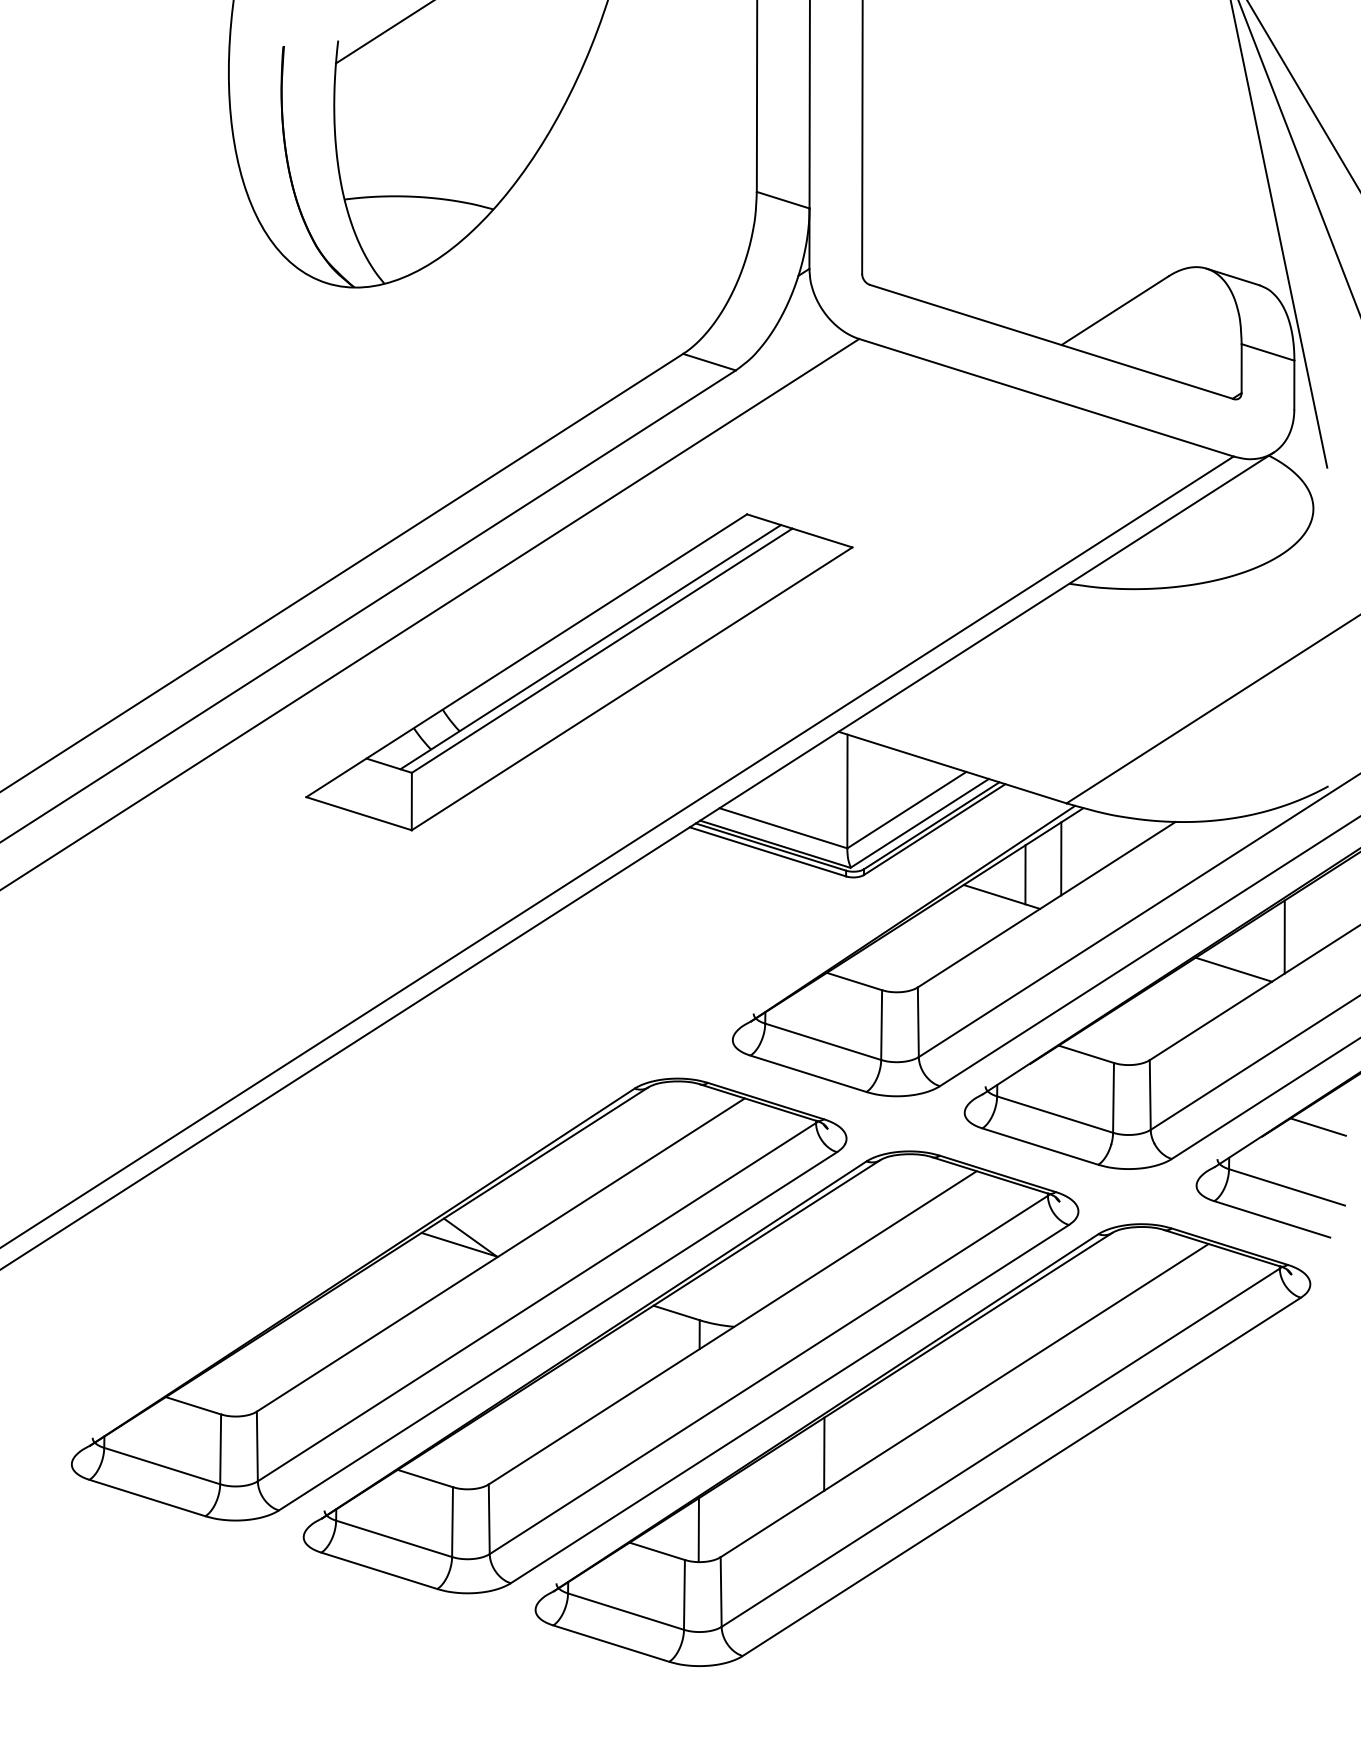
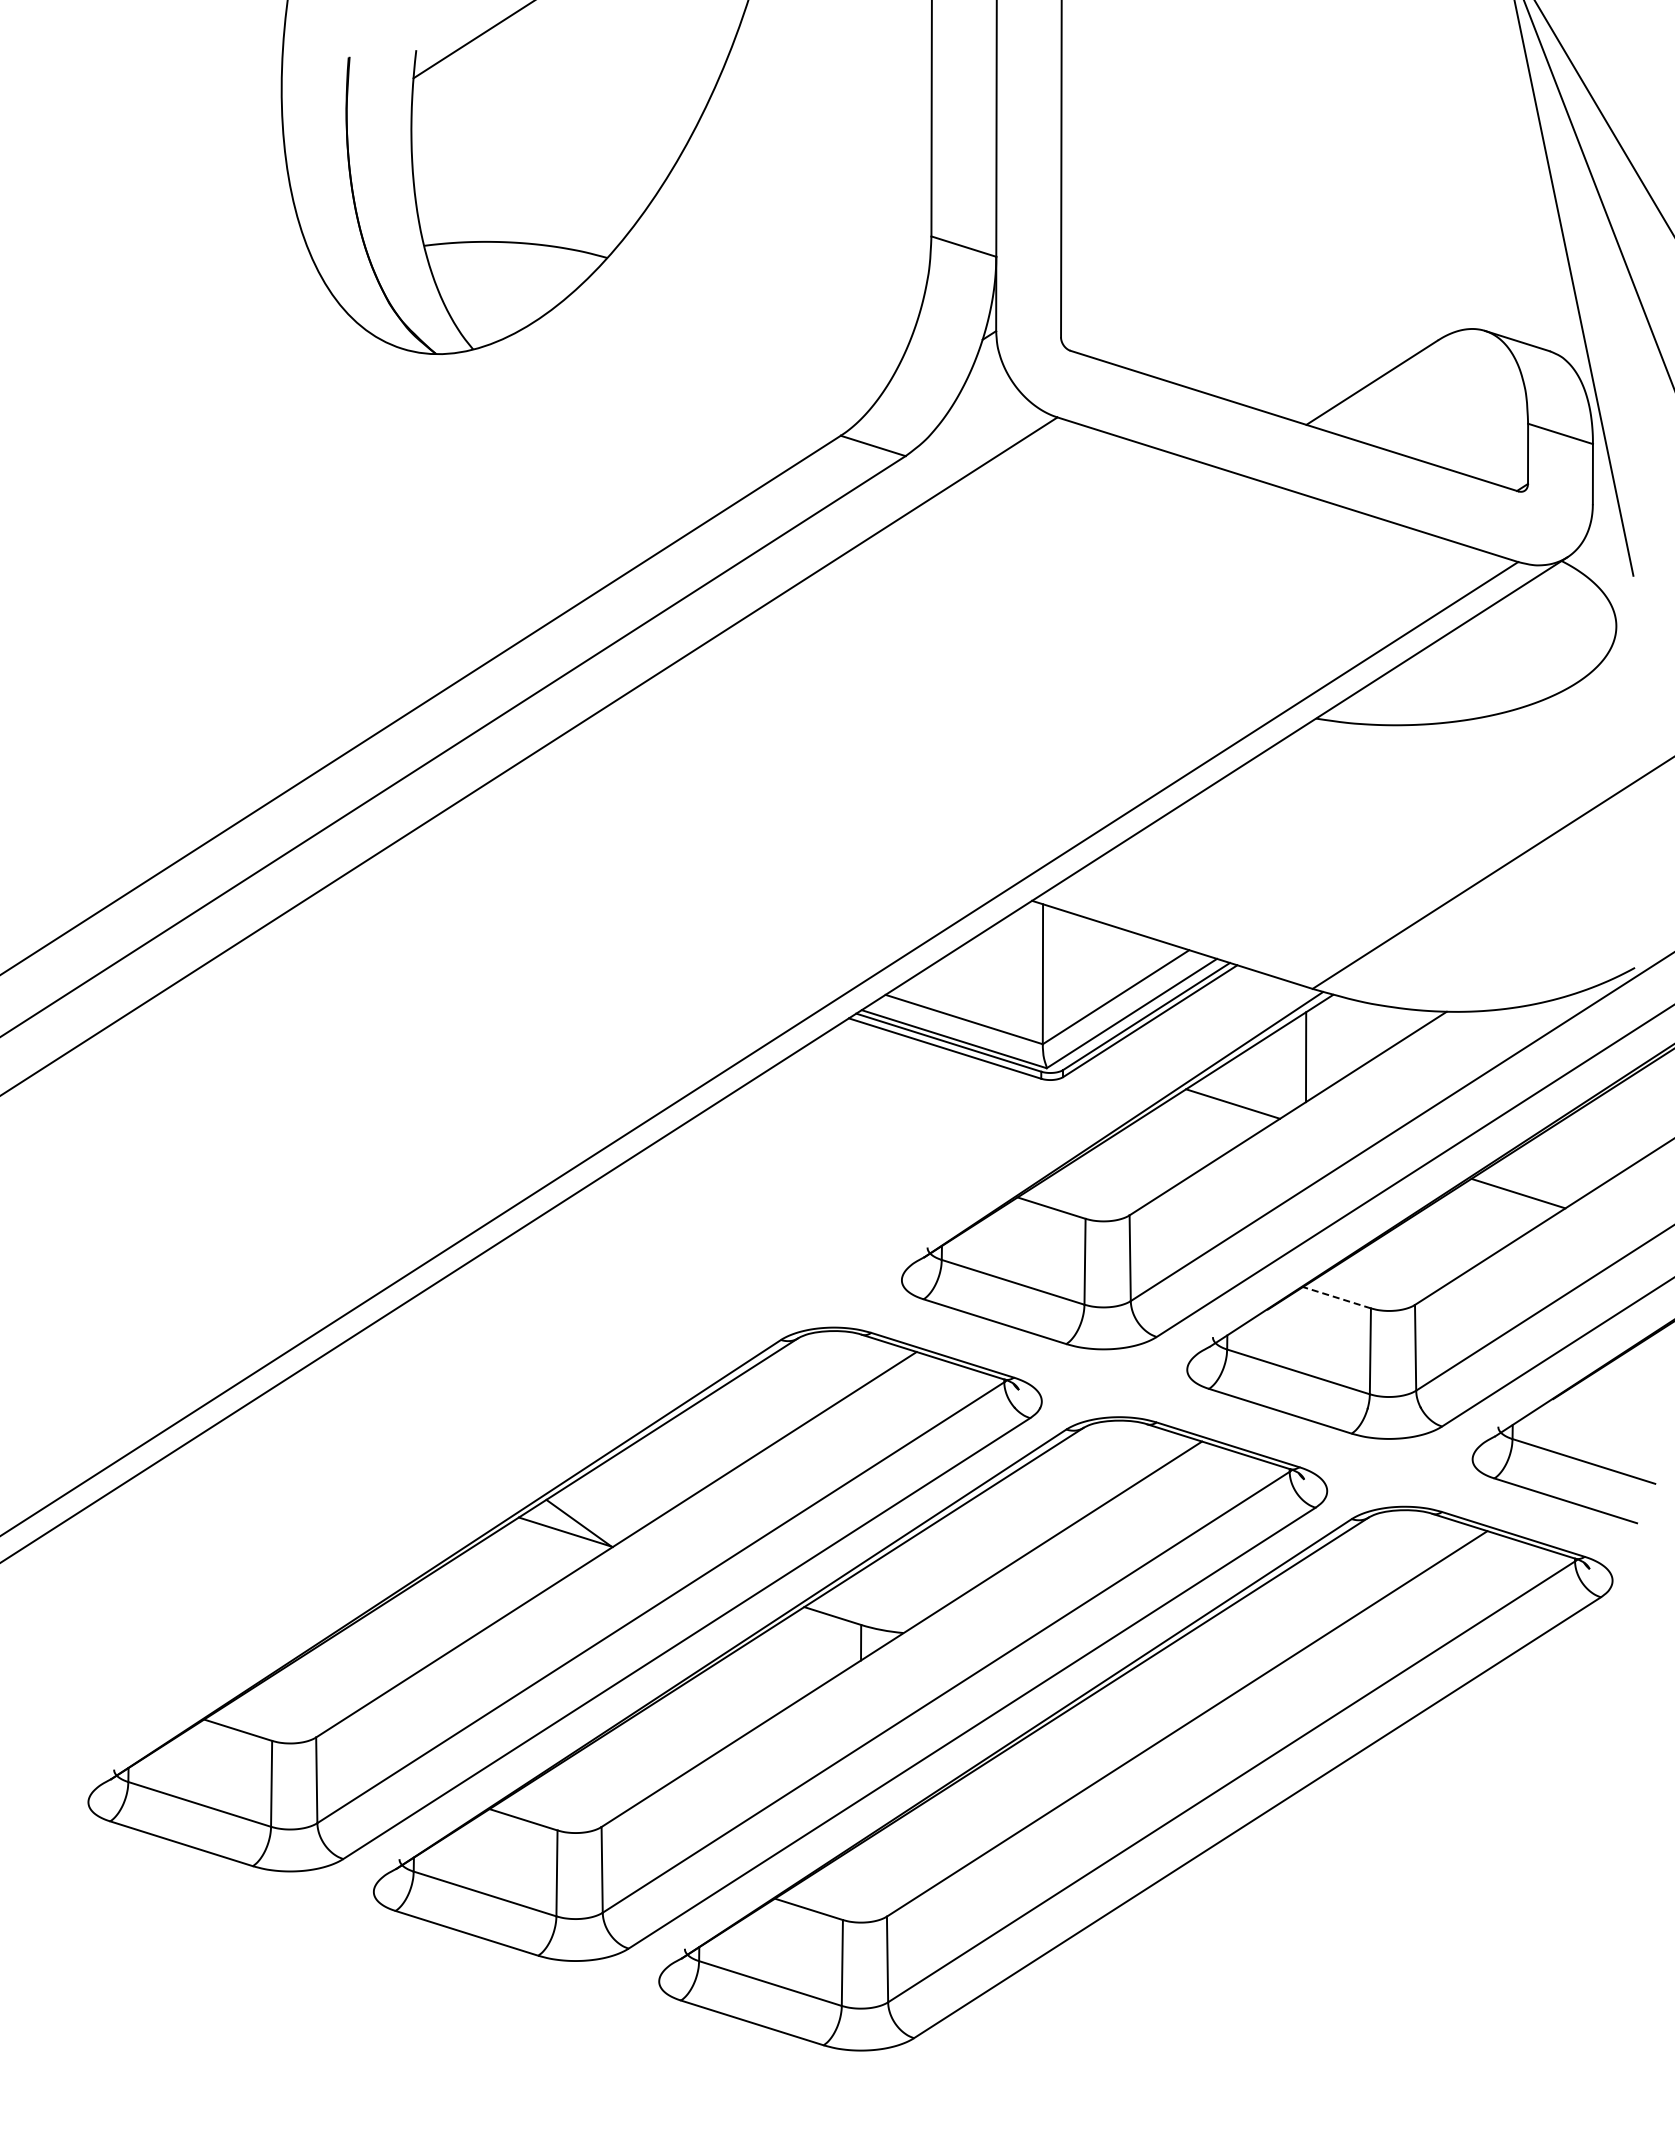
part: (579, 672) -> (713, 827), removed
line: (1025, 874) -> (1261, 1076), removed
line: (1285, 937) -> (1581, 1153), removed
line: (1085, 1054) -> (1336, 1297), solid -> dashed
line: (1318, 1126) -> (1622, 1386), removed
line: (824, 1453) -> (1014, 1789), removed
line: (698, 1529) -> (859, 1882), removed

